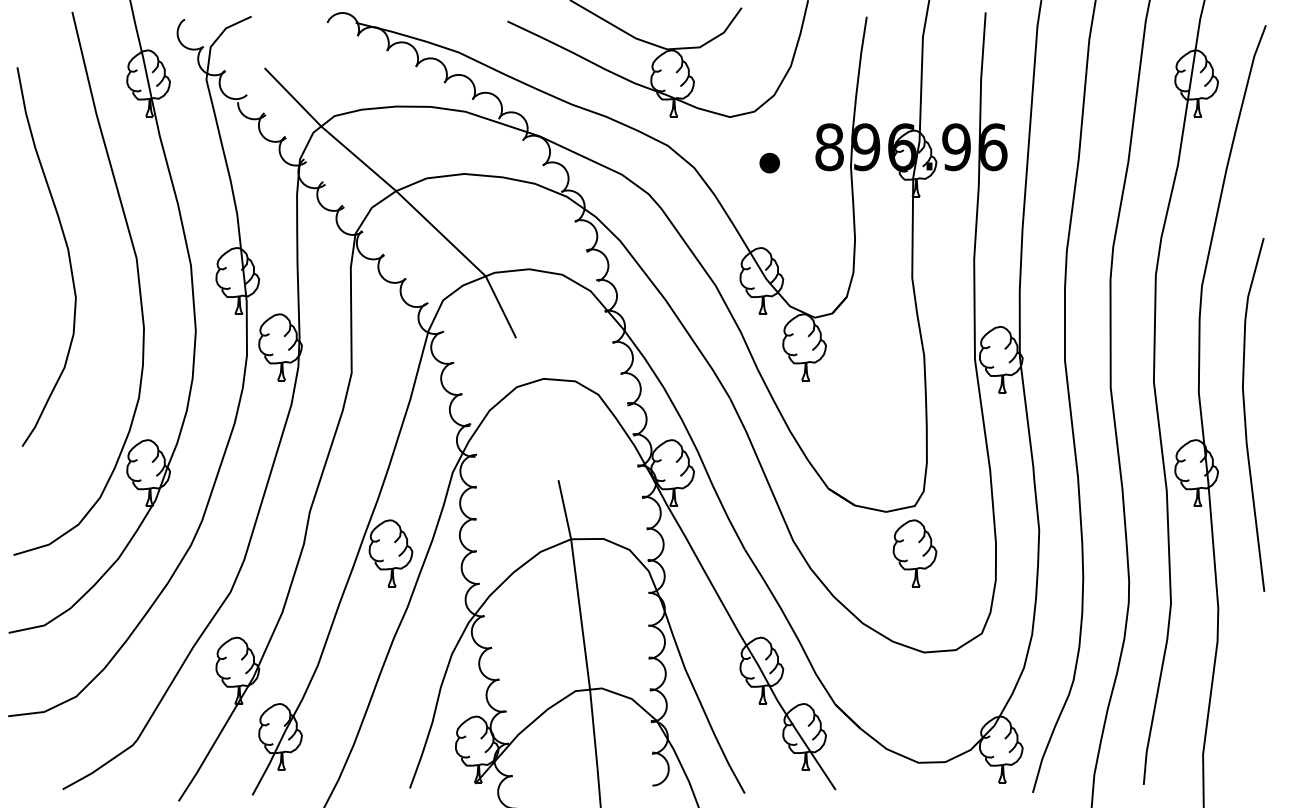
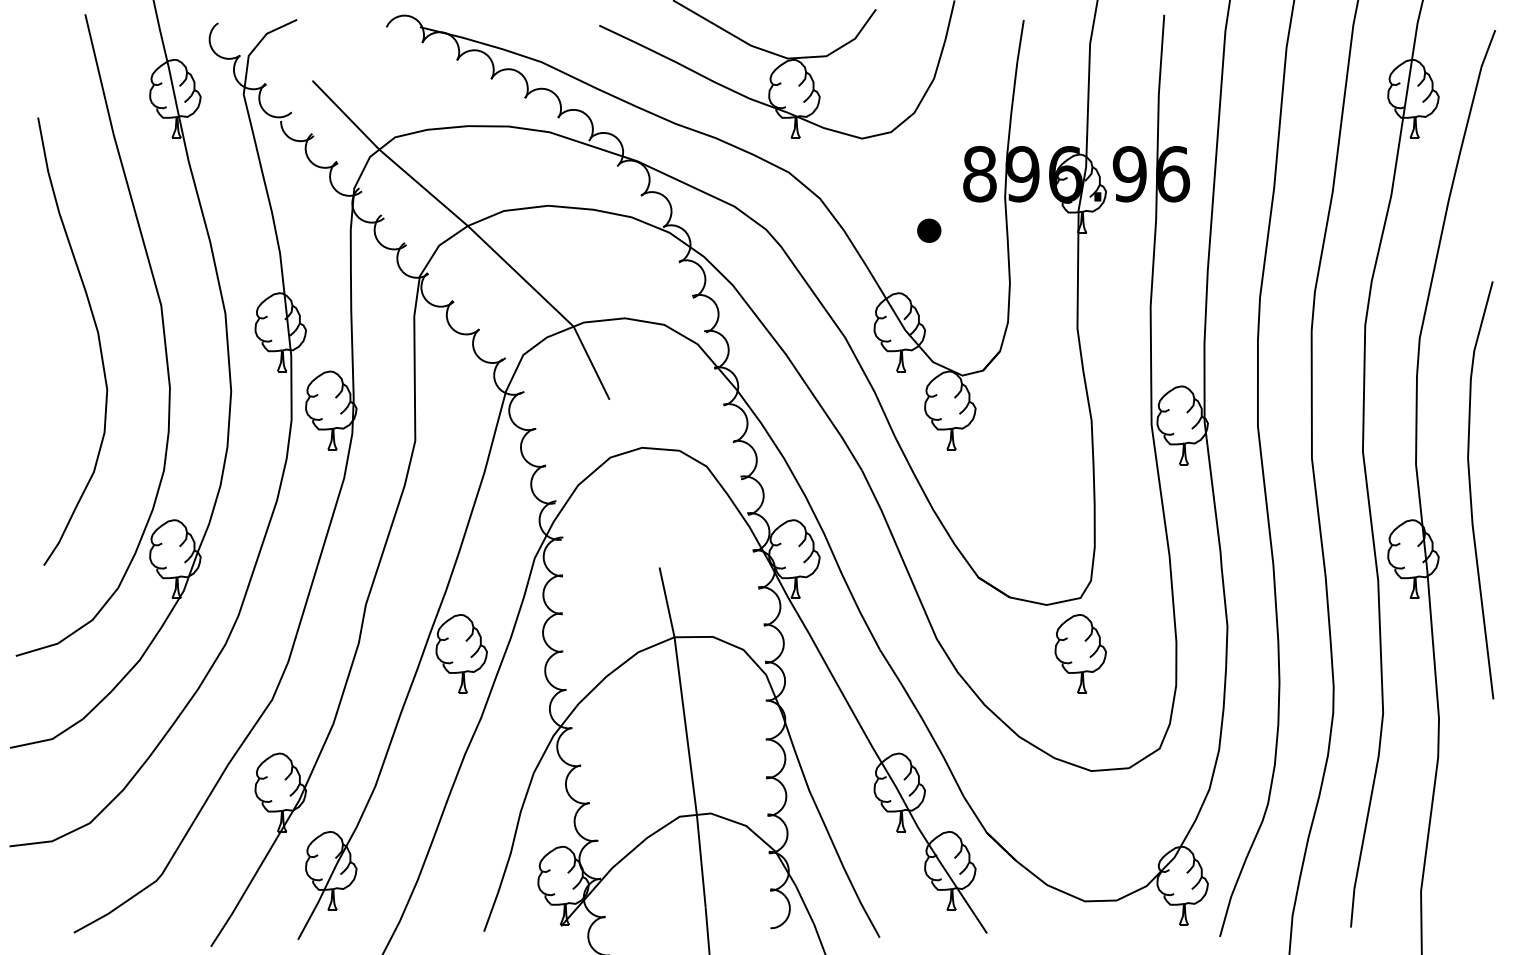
part: (769, 162) -> (928, 230), moved
curve: (67, 252) -> (97, 336), moved

